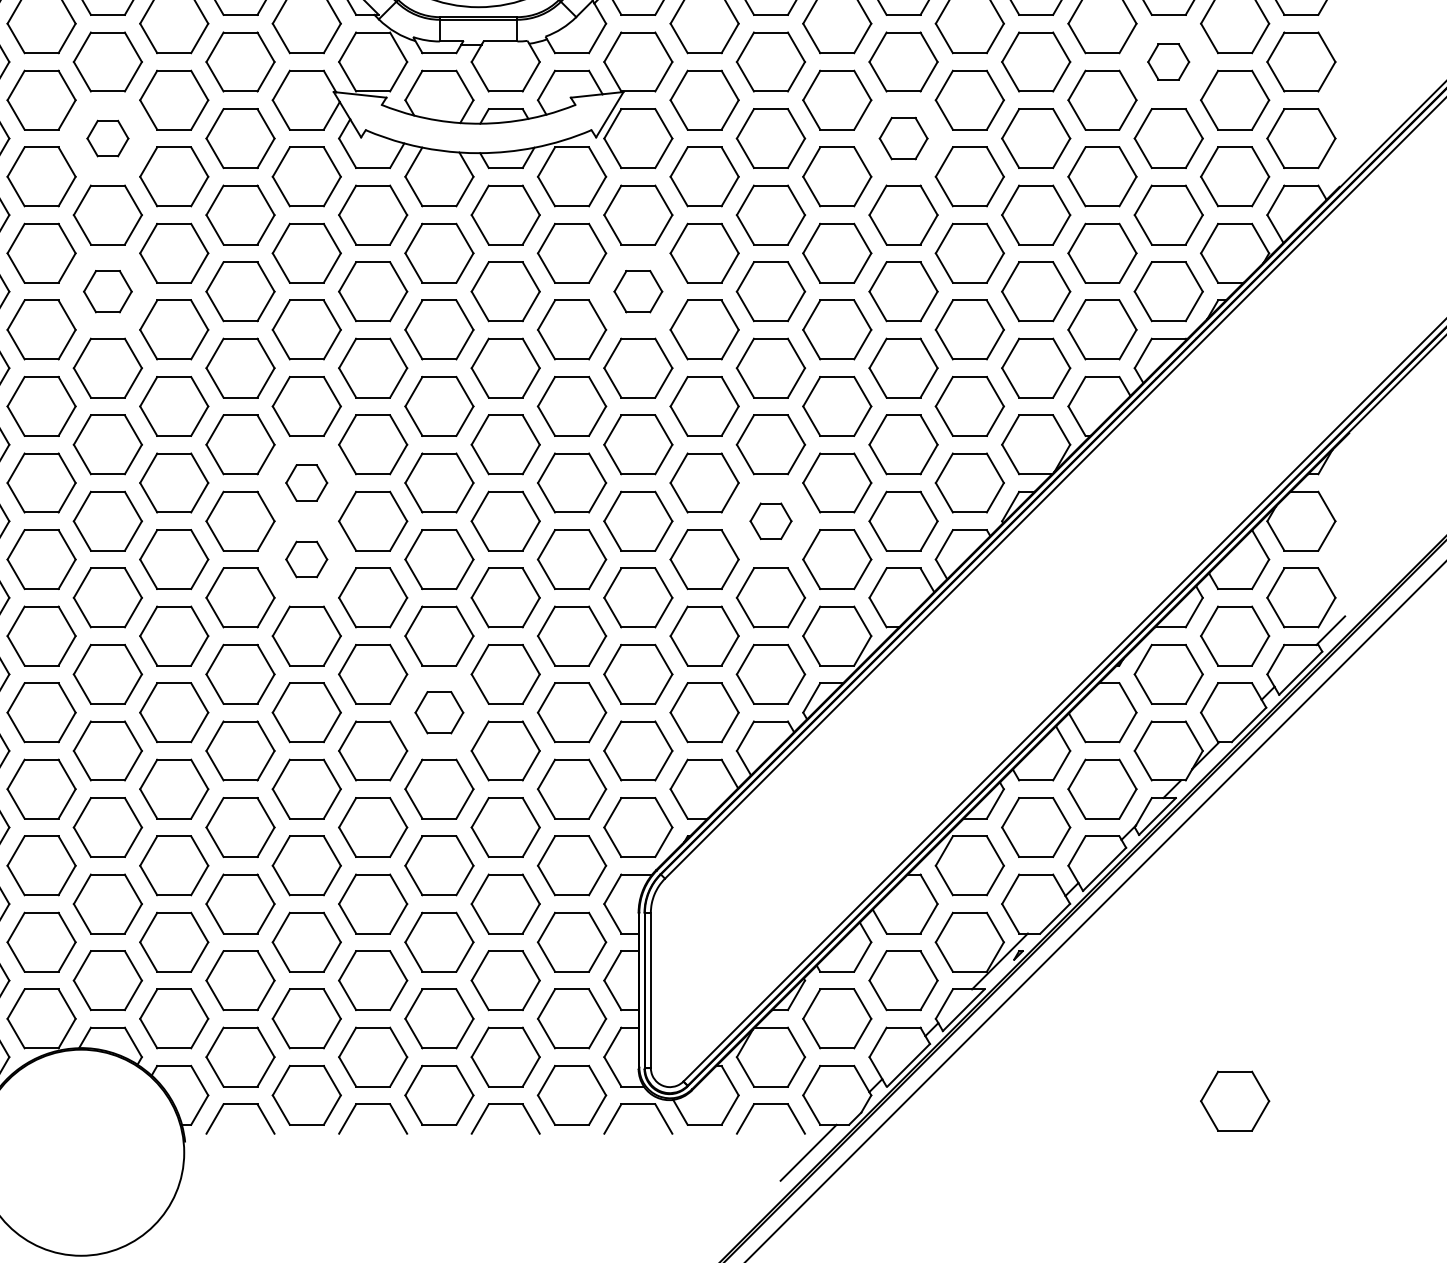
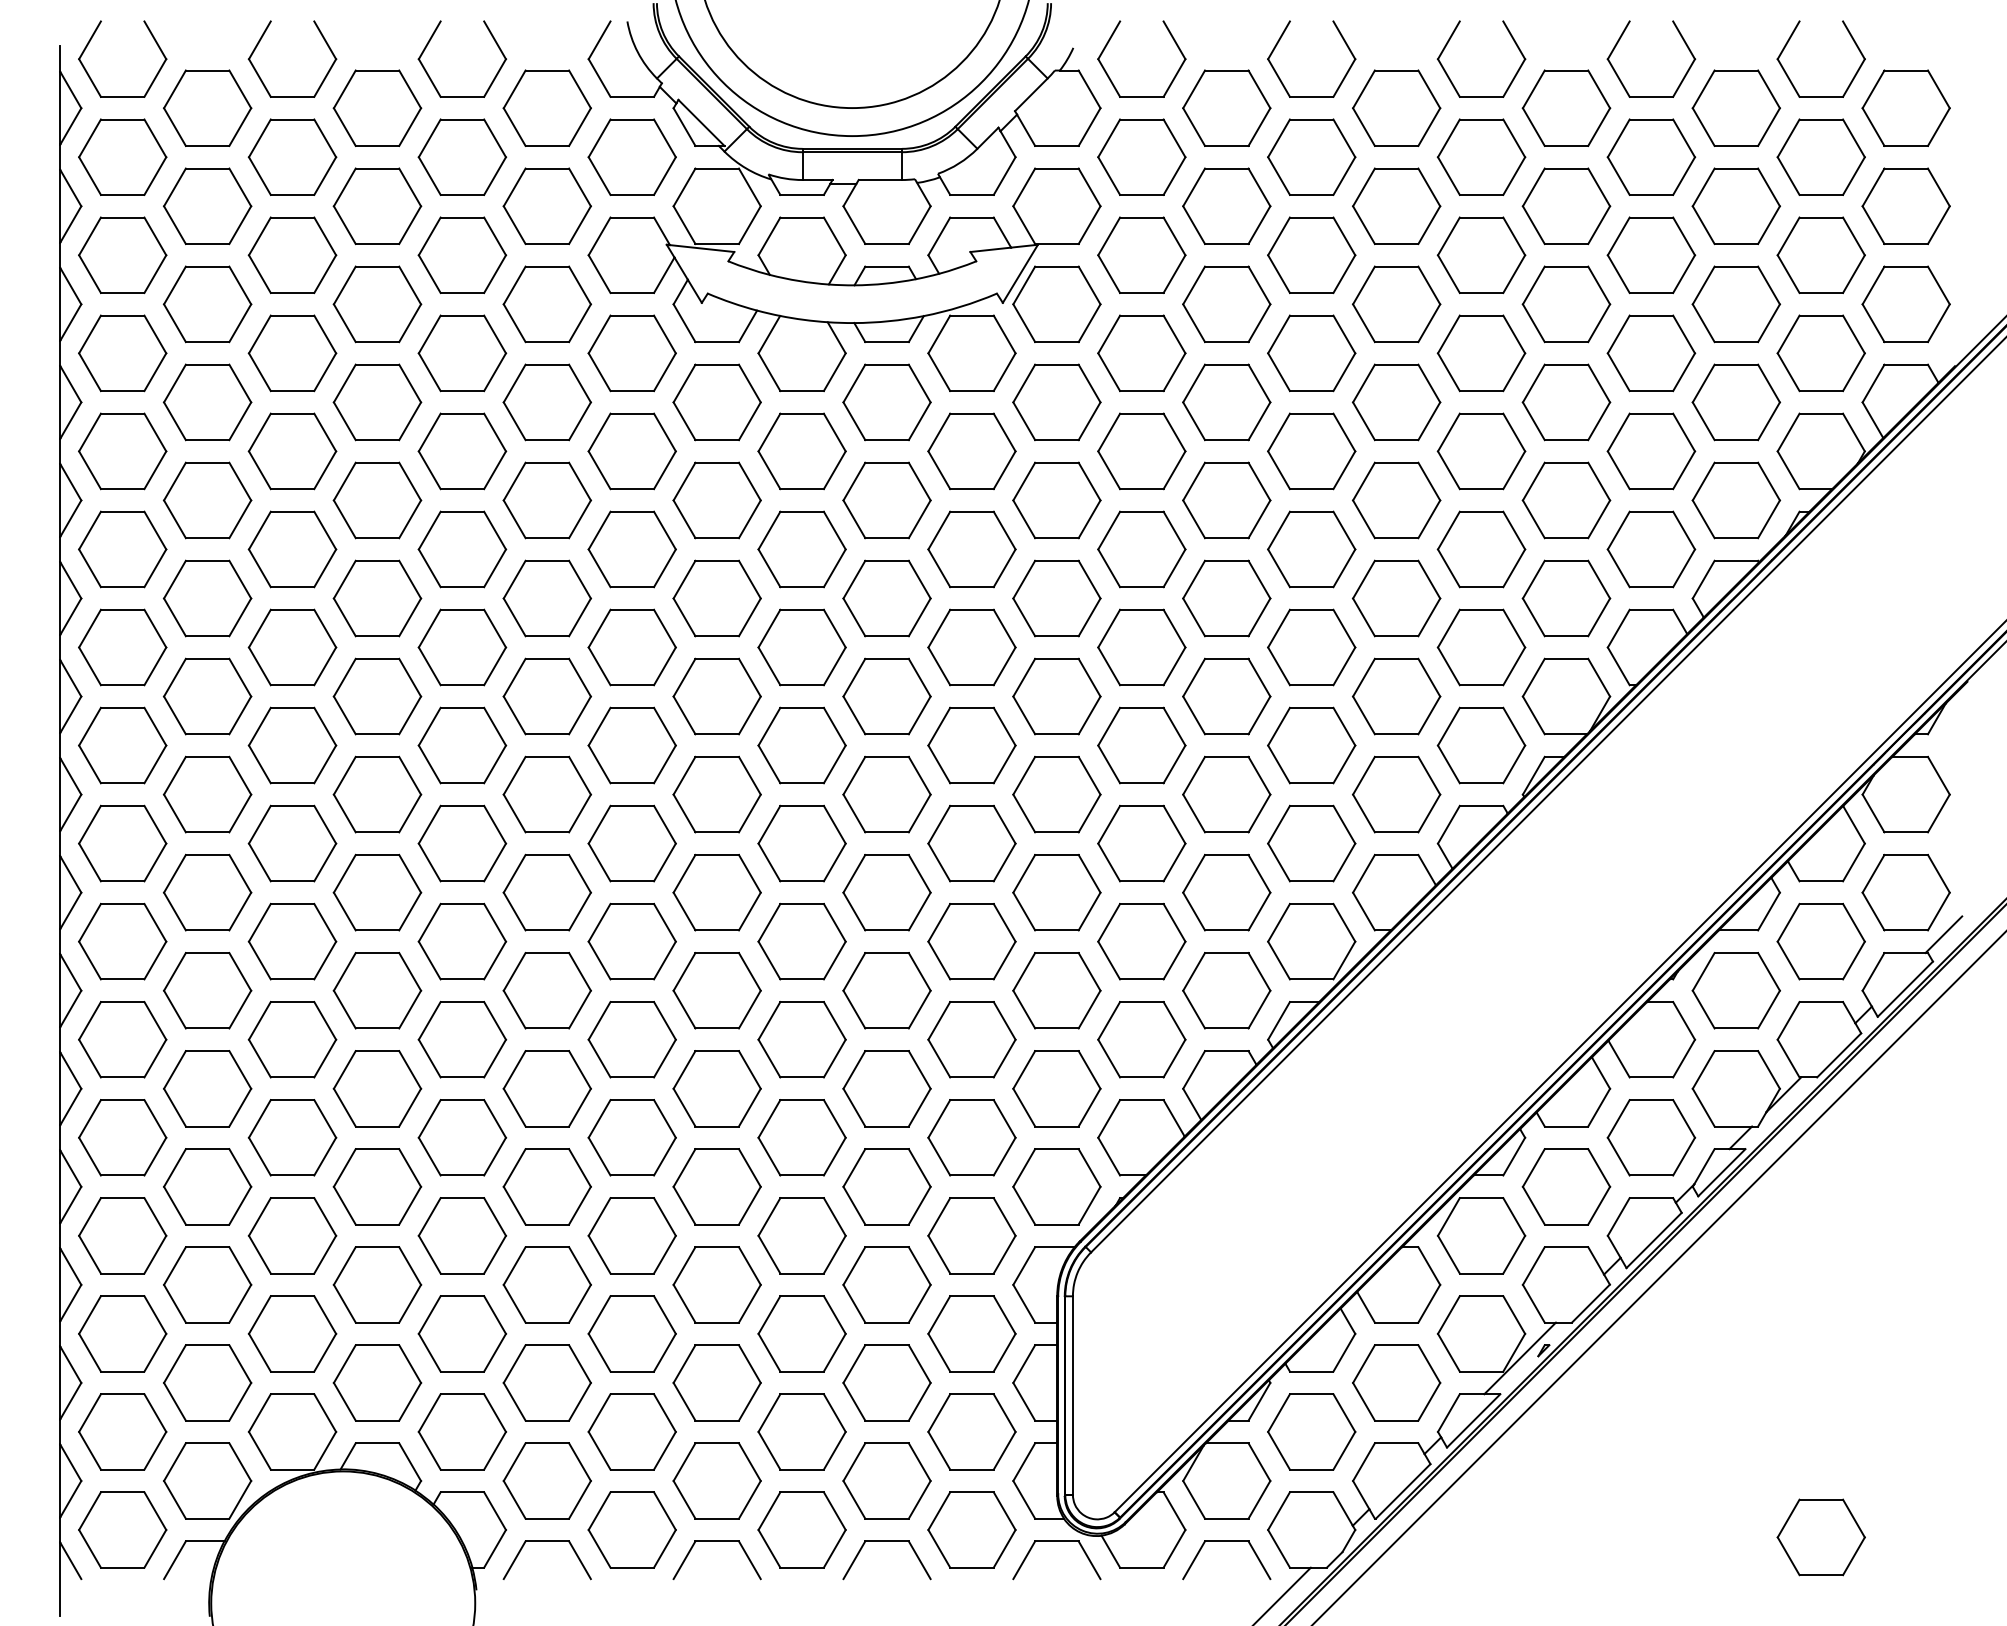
part: (1168, 62) -> (1735, 206), size x1.67
part: (107, 138) -> (377, 304), size x1.67
part: (903, 138) -> (1396, 304), size x1.43
part: (107, 291) -> (377, 500), size x1.43
part: (638, 291) -> (1056, 500), size x1.43
part: (306, 482) -> (631, 745), size x1.67
part: (770, 521) -> (1226, 794), size x1.67
part: (306, 559) -> (631, 843), size x1.67
part: (438, 712) -> (801, 1039), size x1.43

